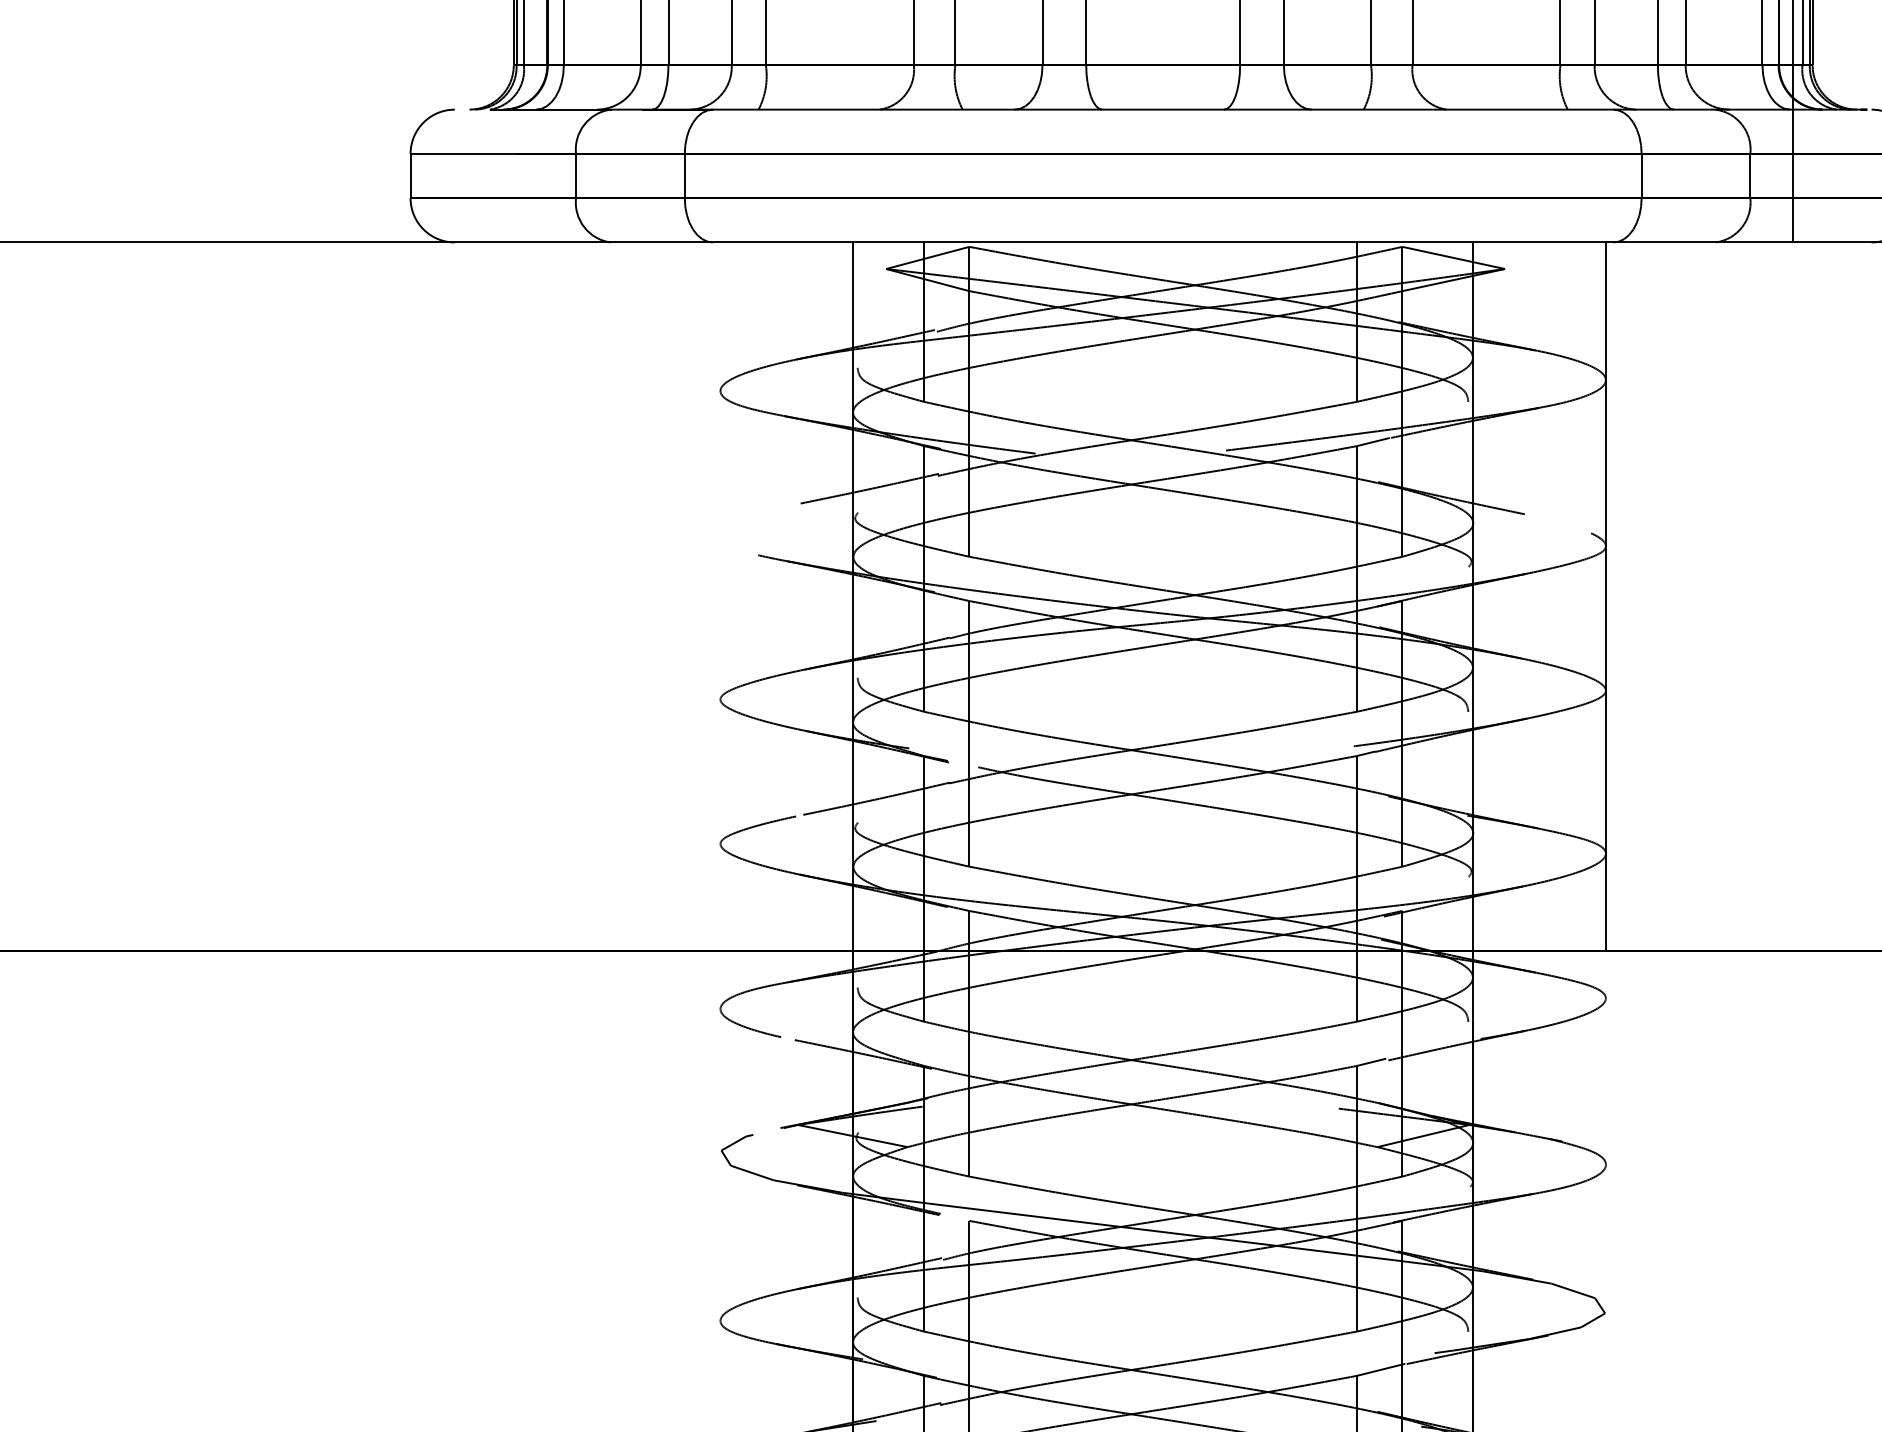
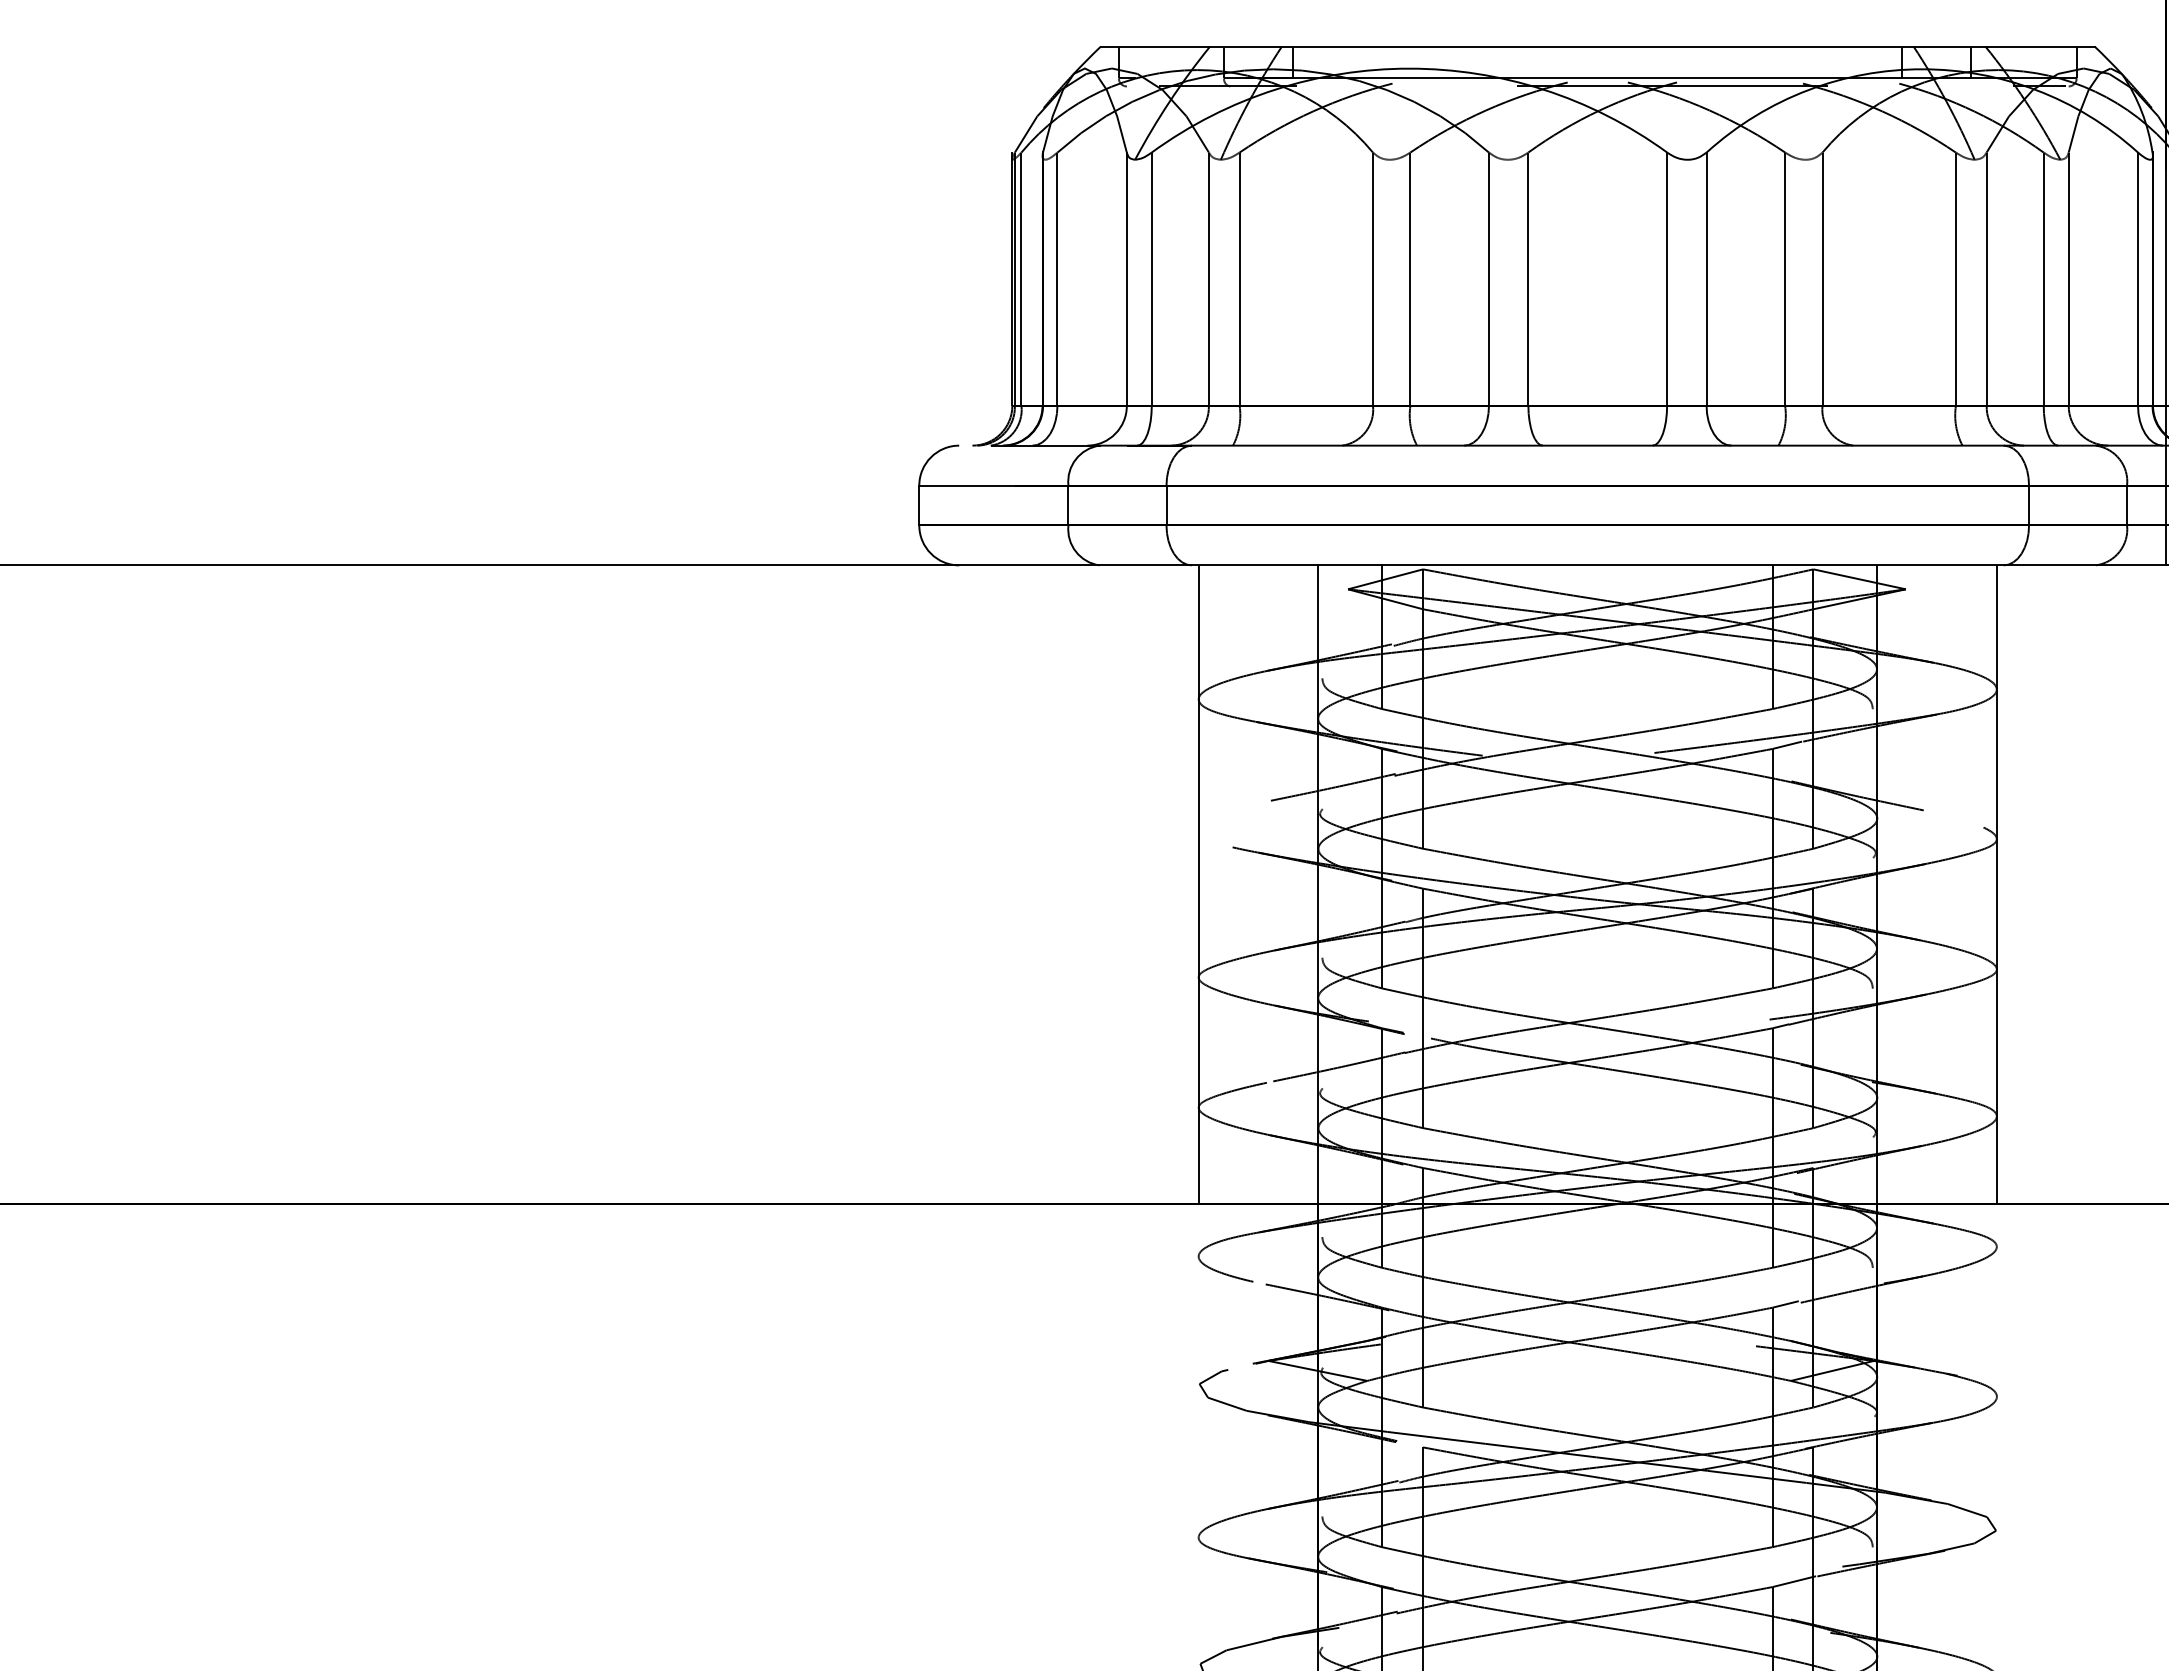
line: (720, 596) -> (1198, 884), added

